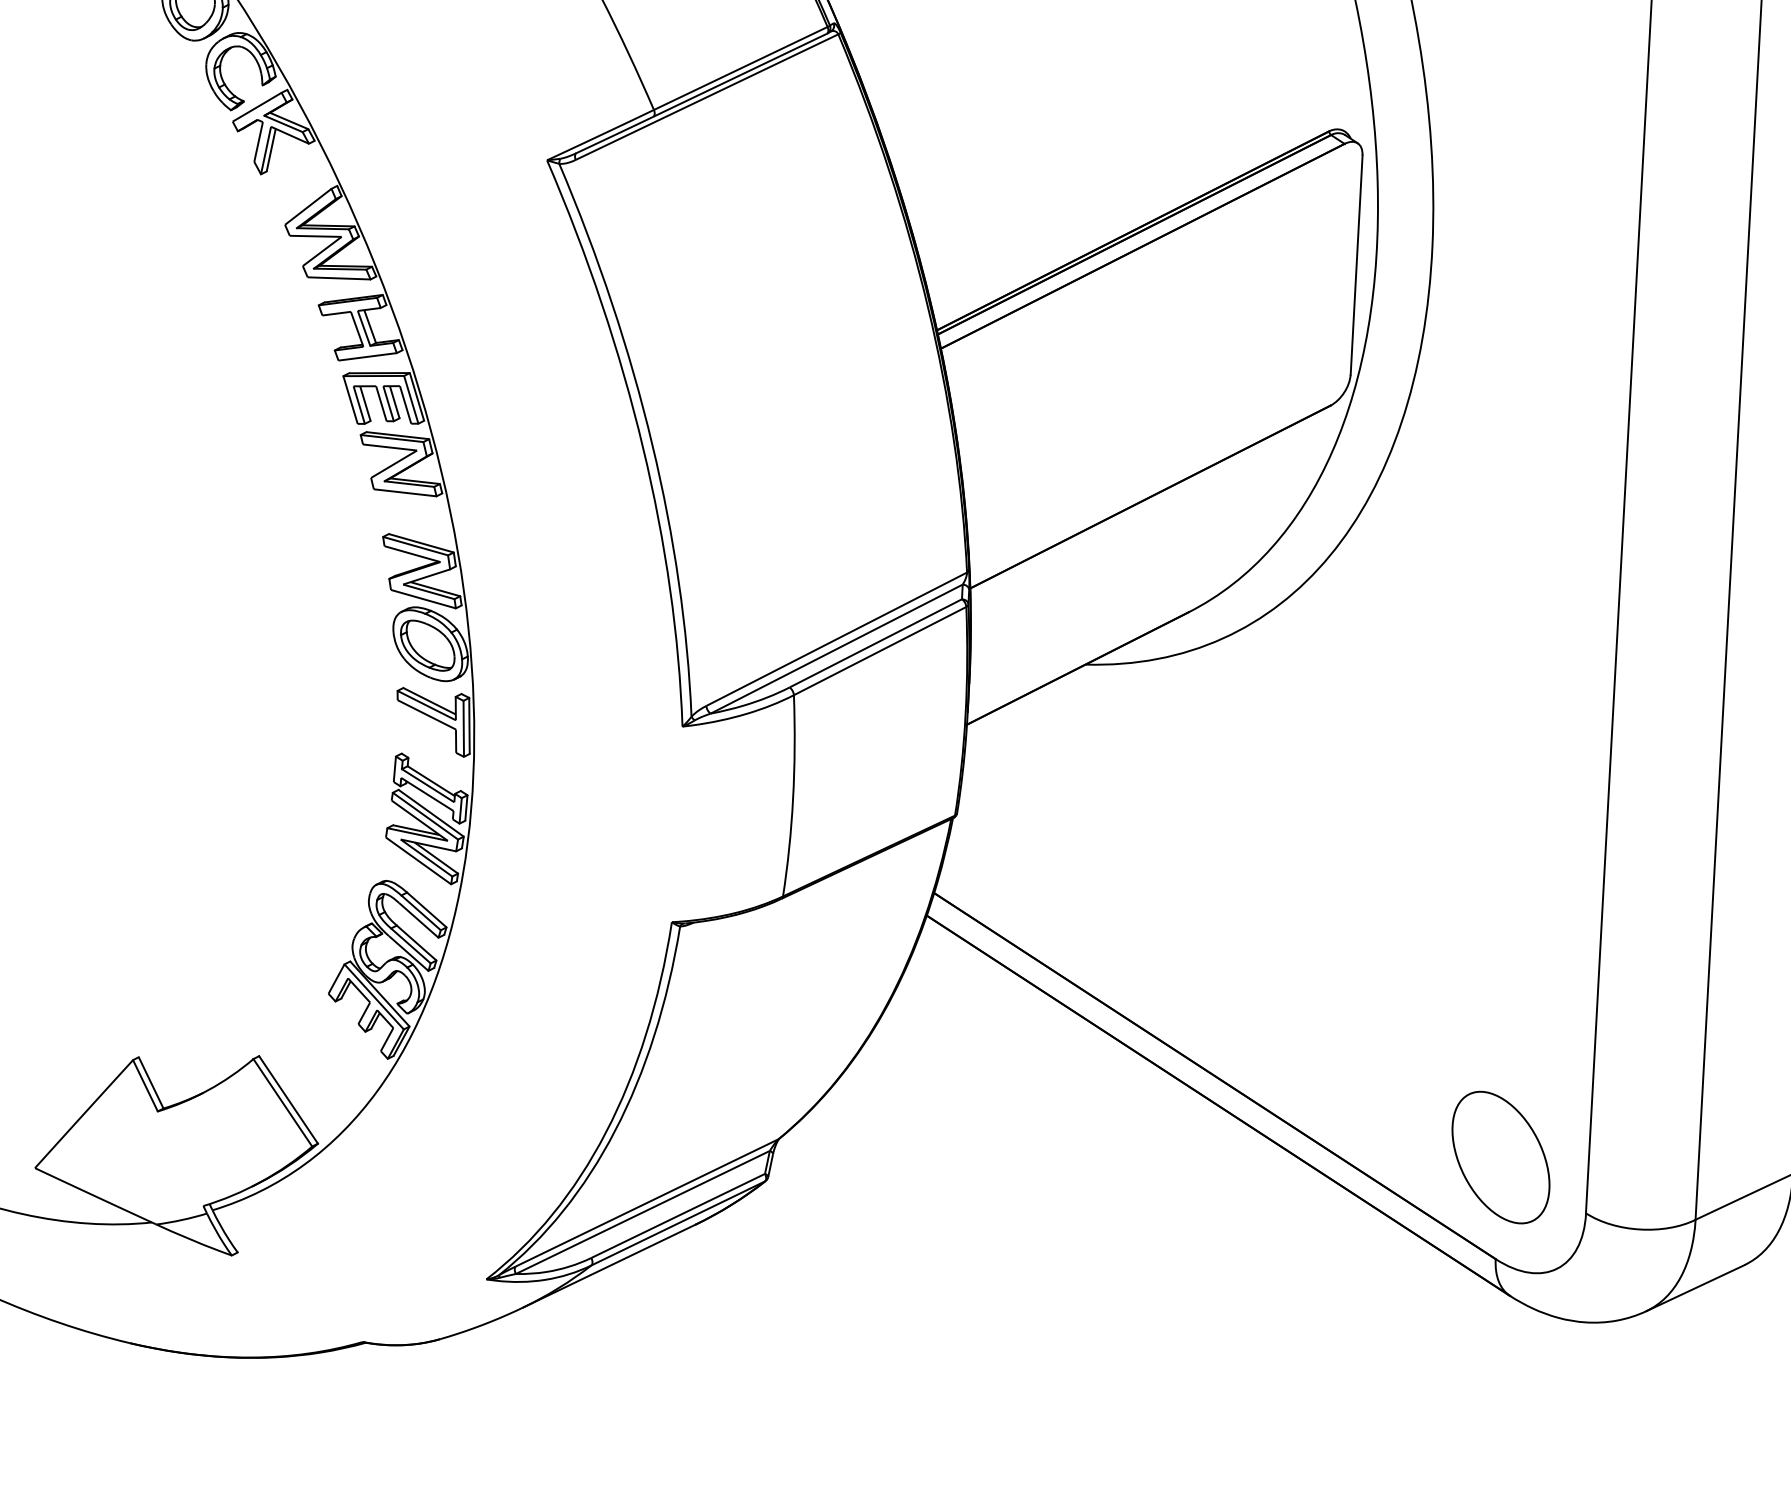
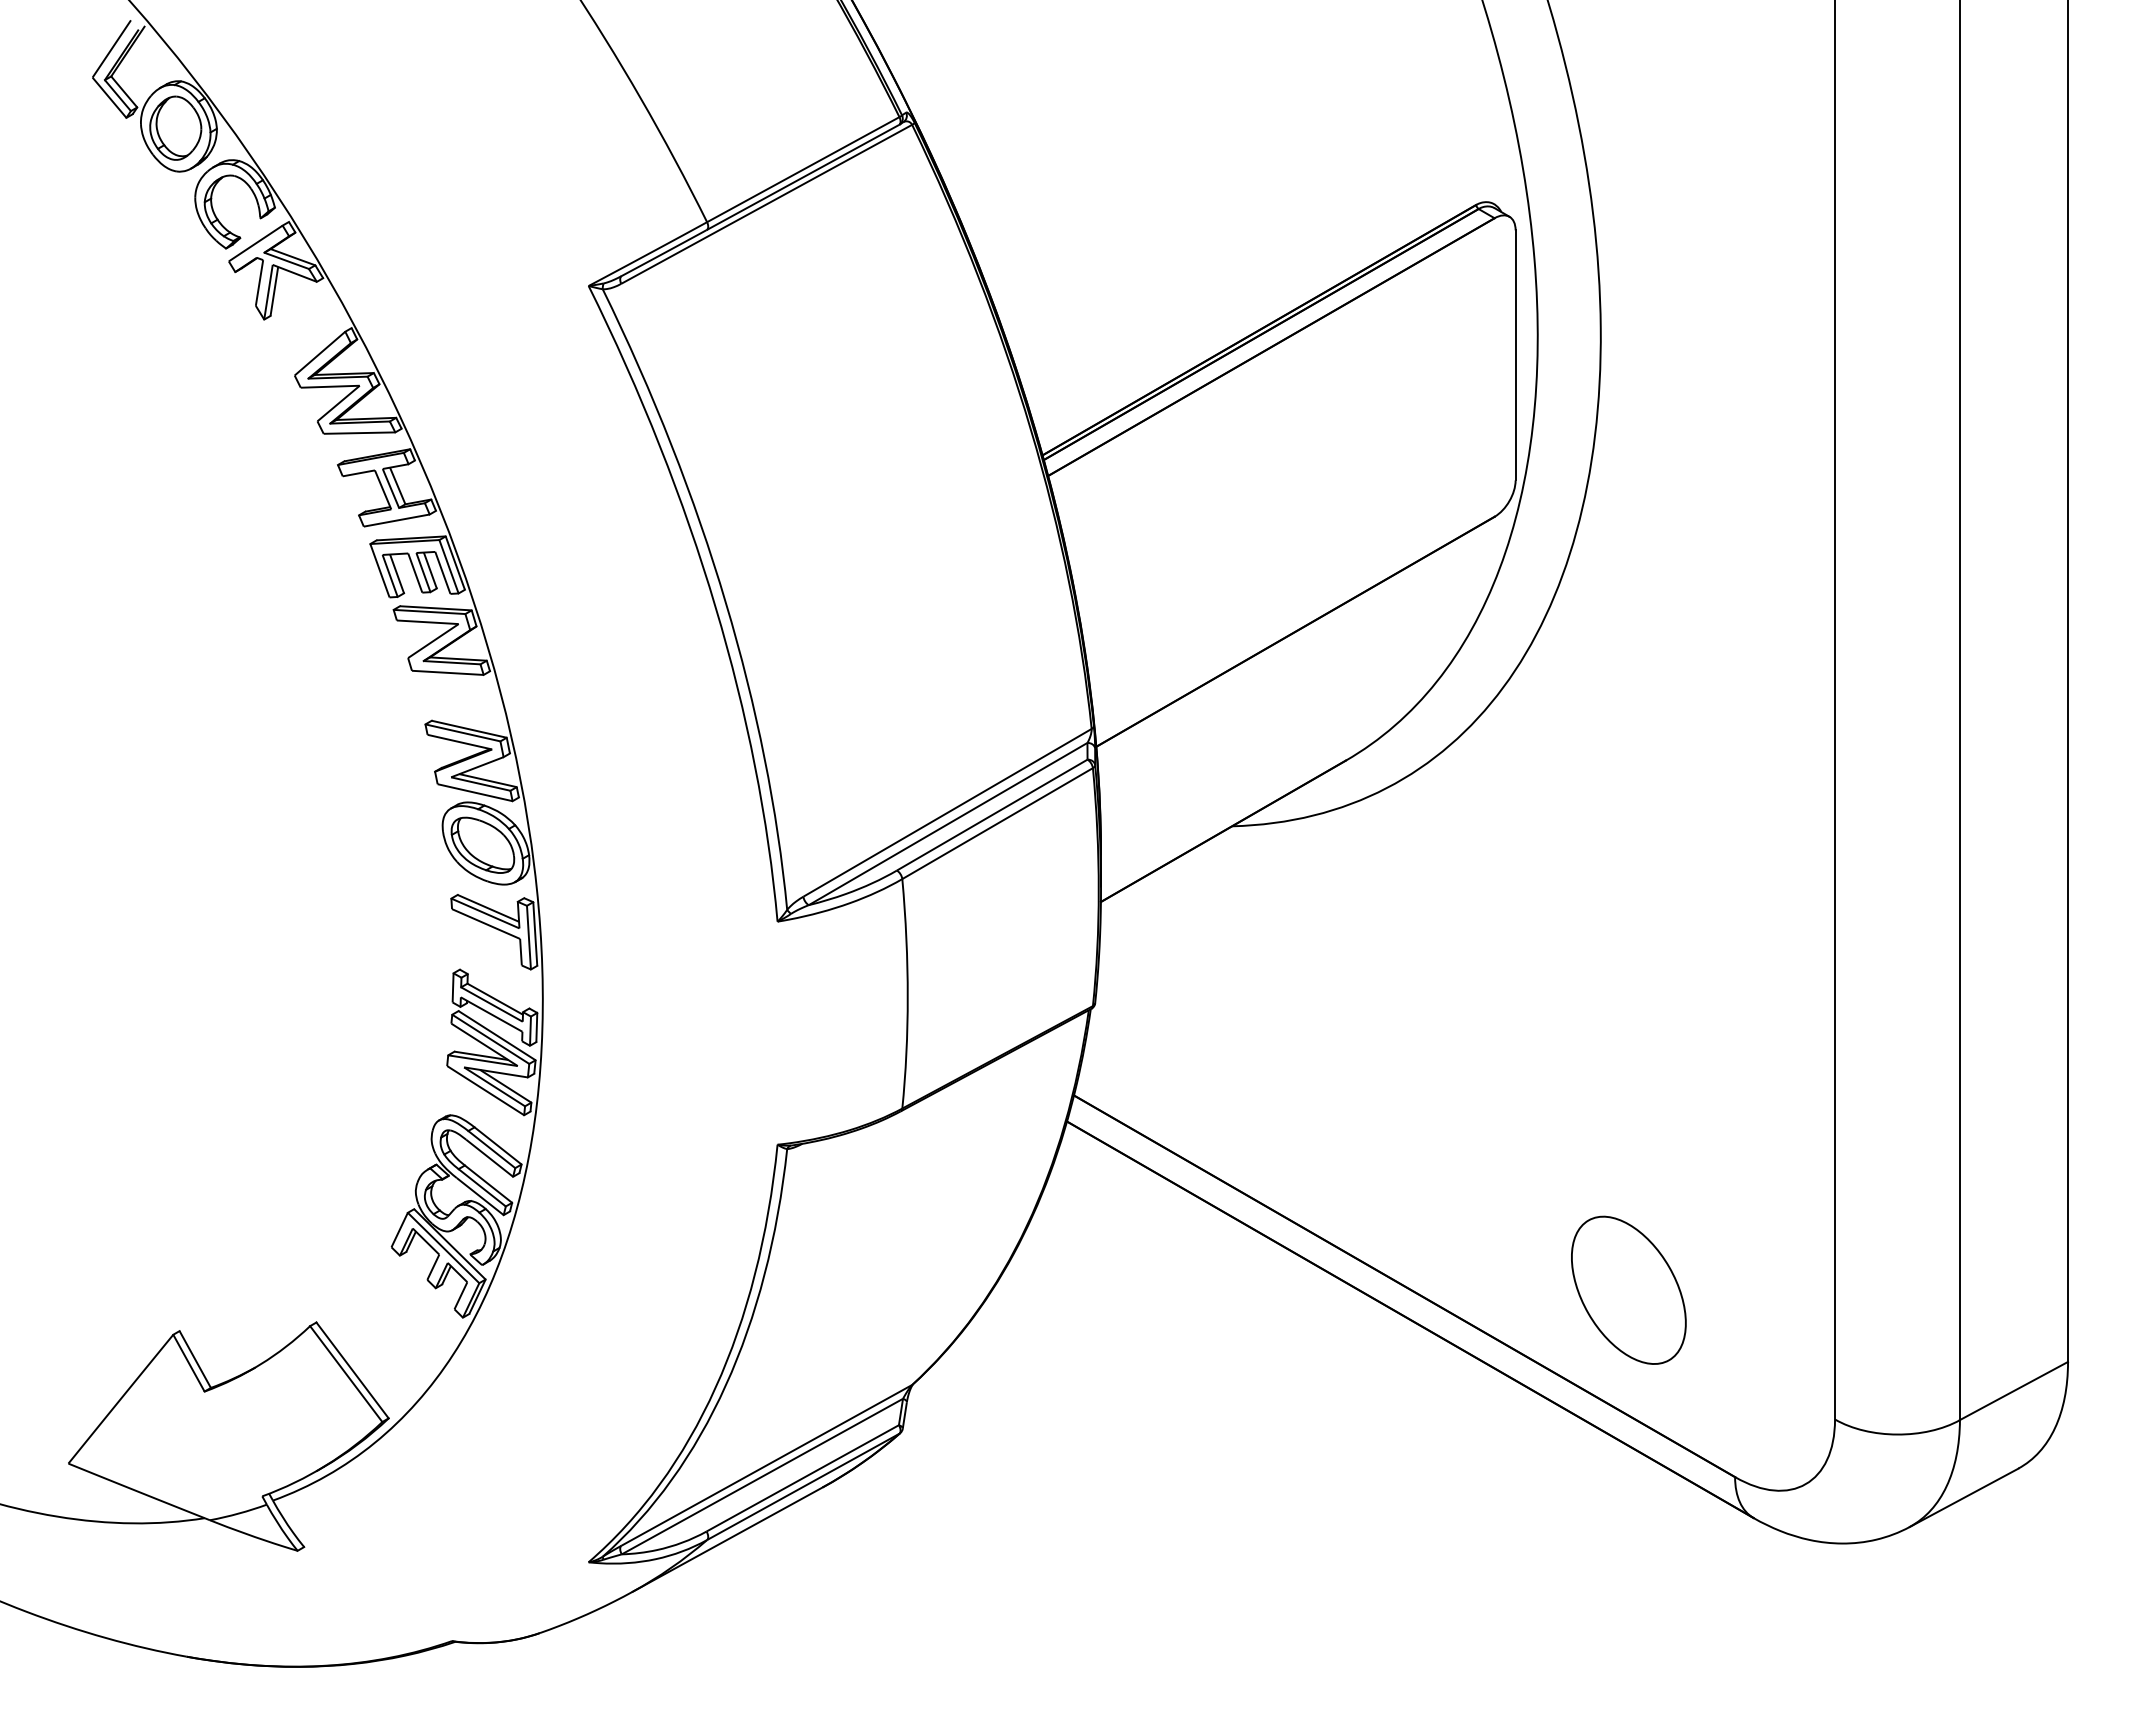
part: (1500, 1156) -> (1628, 1289), moved

